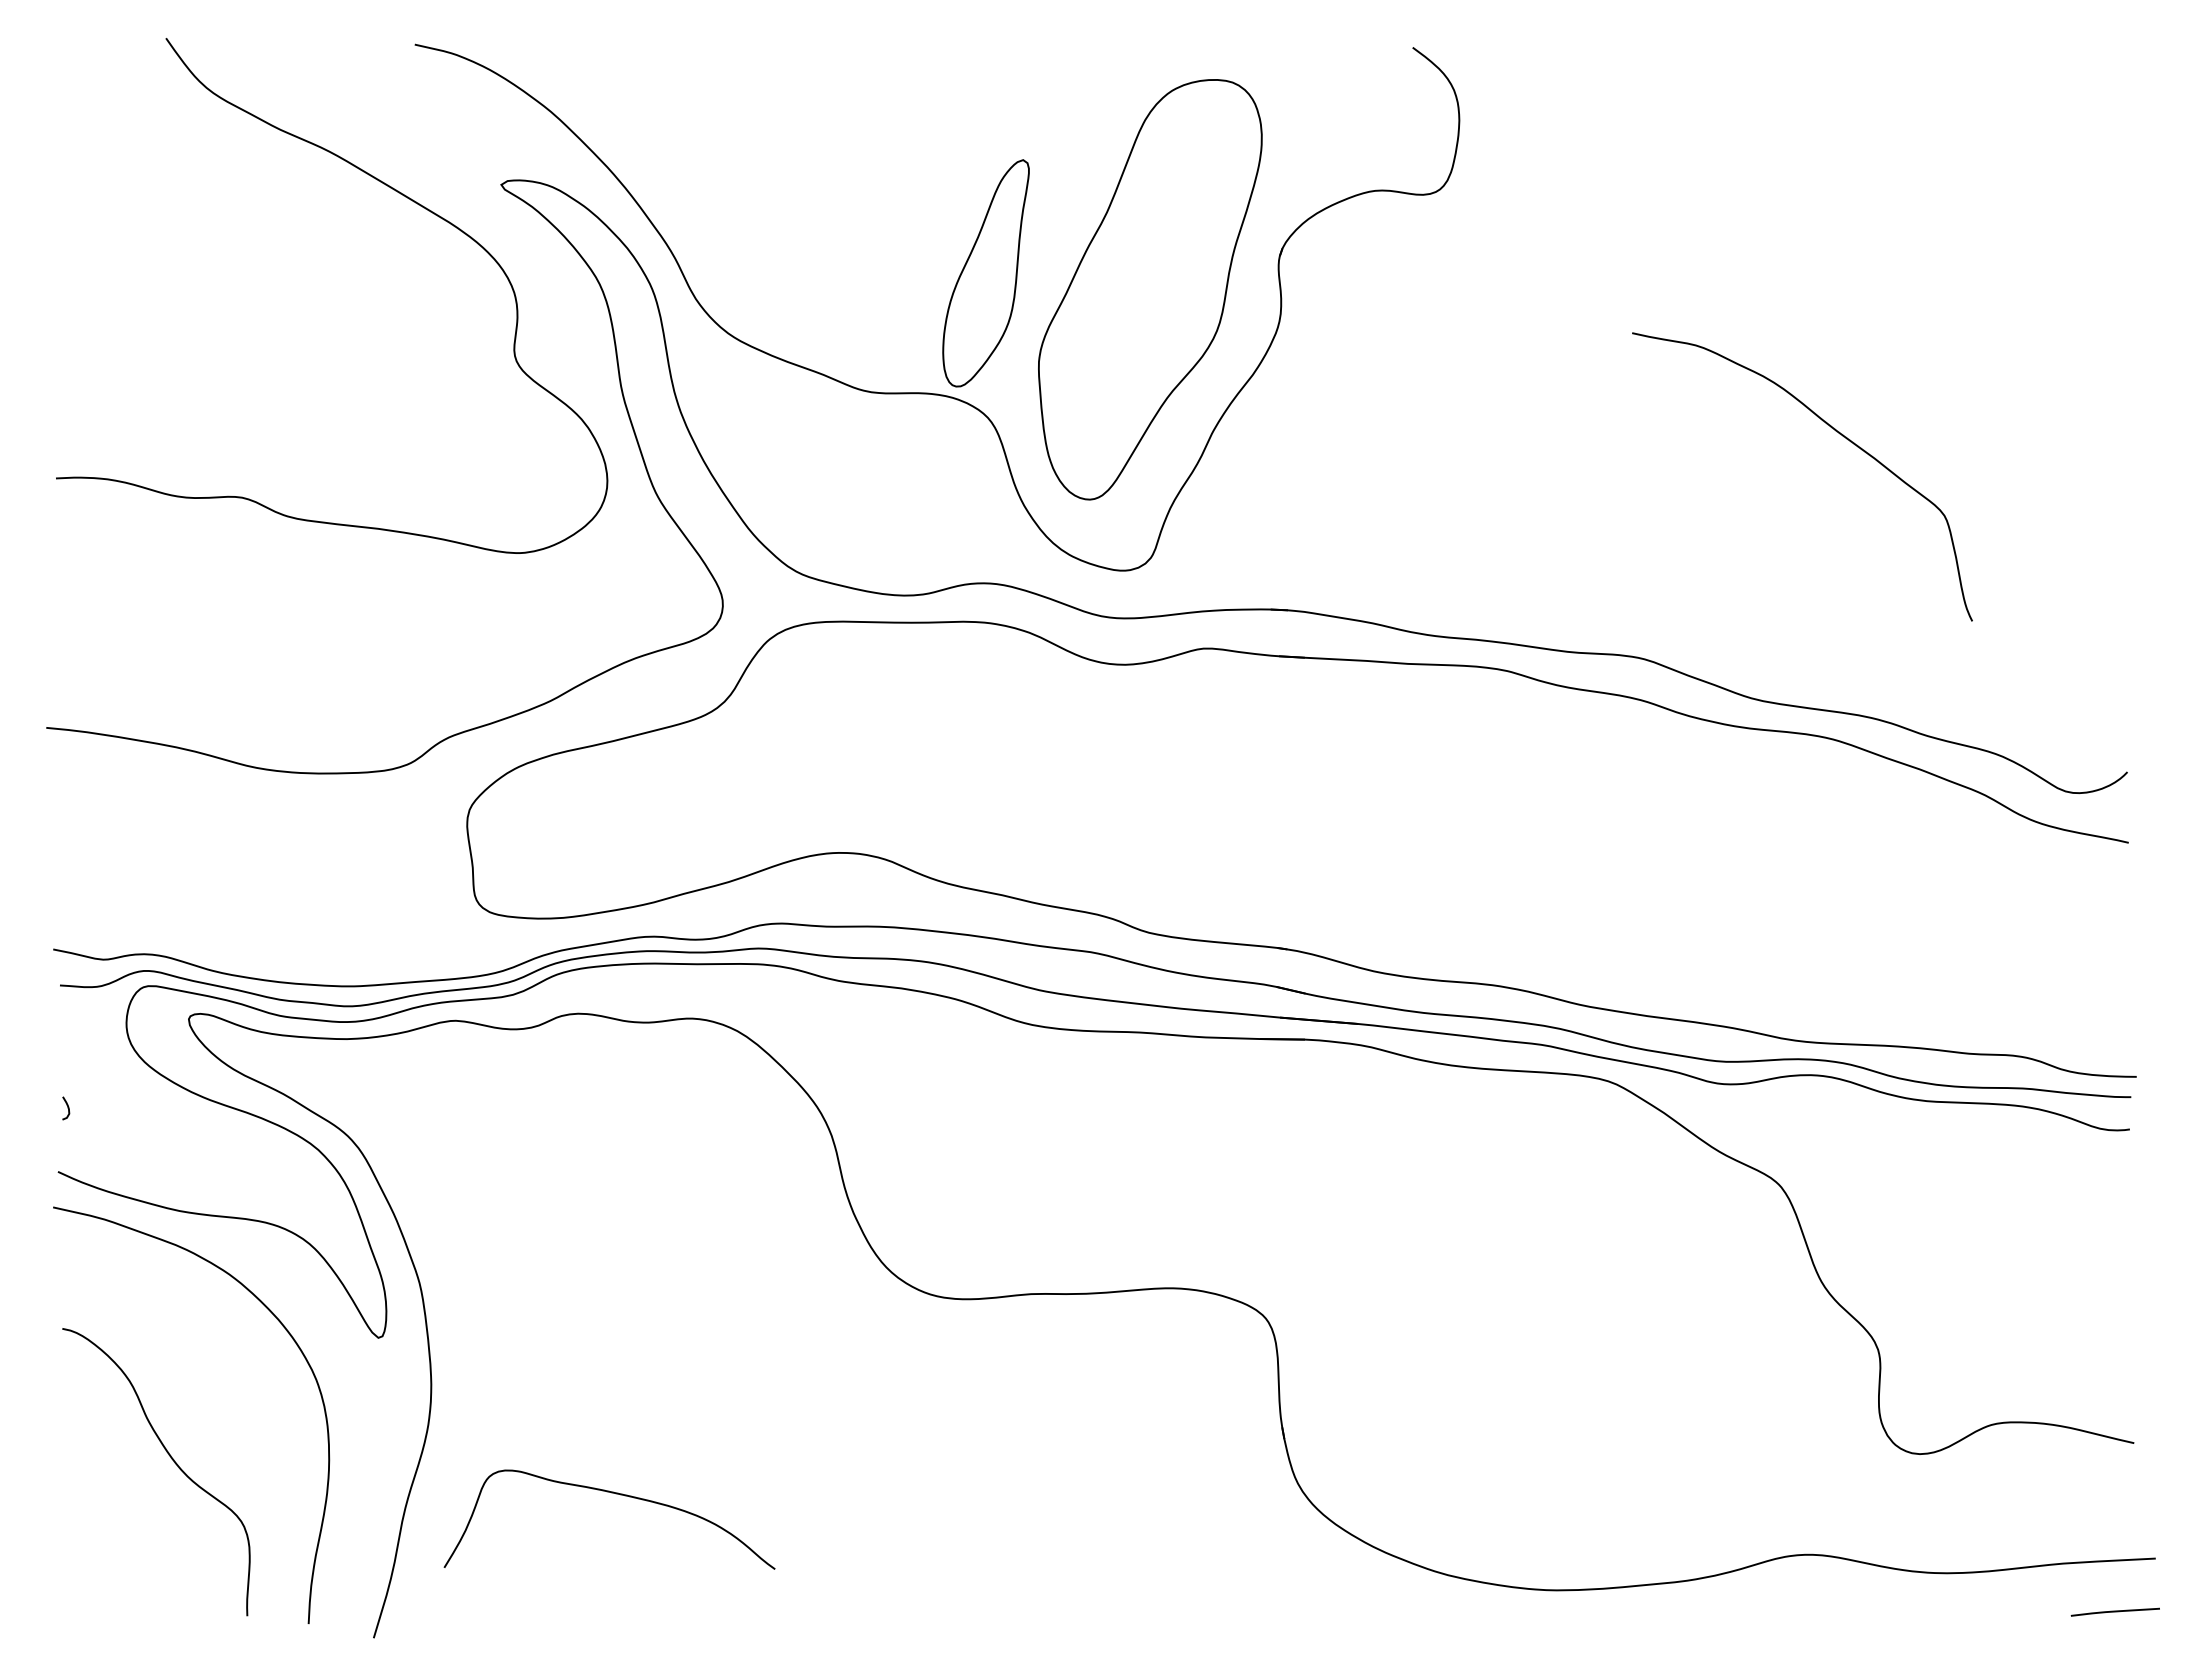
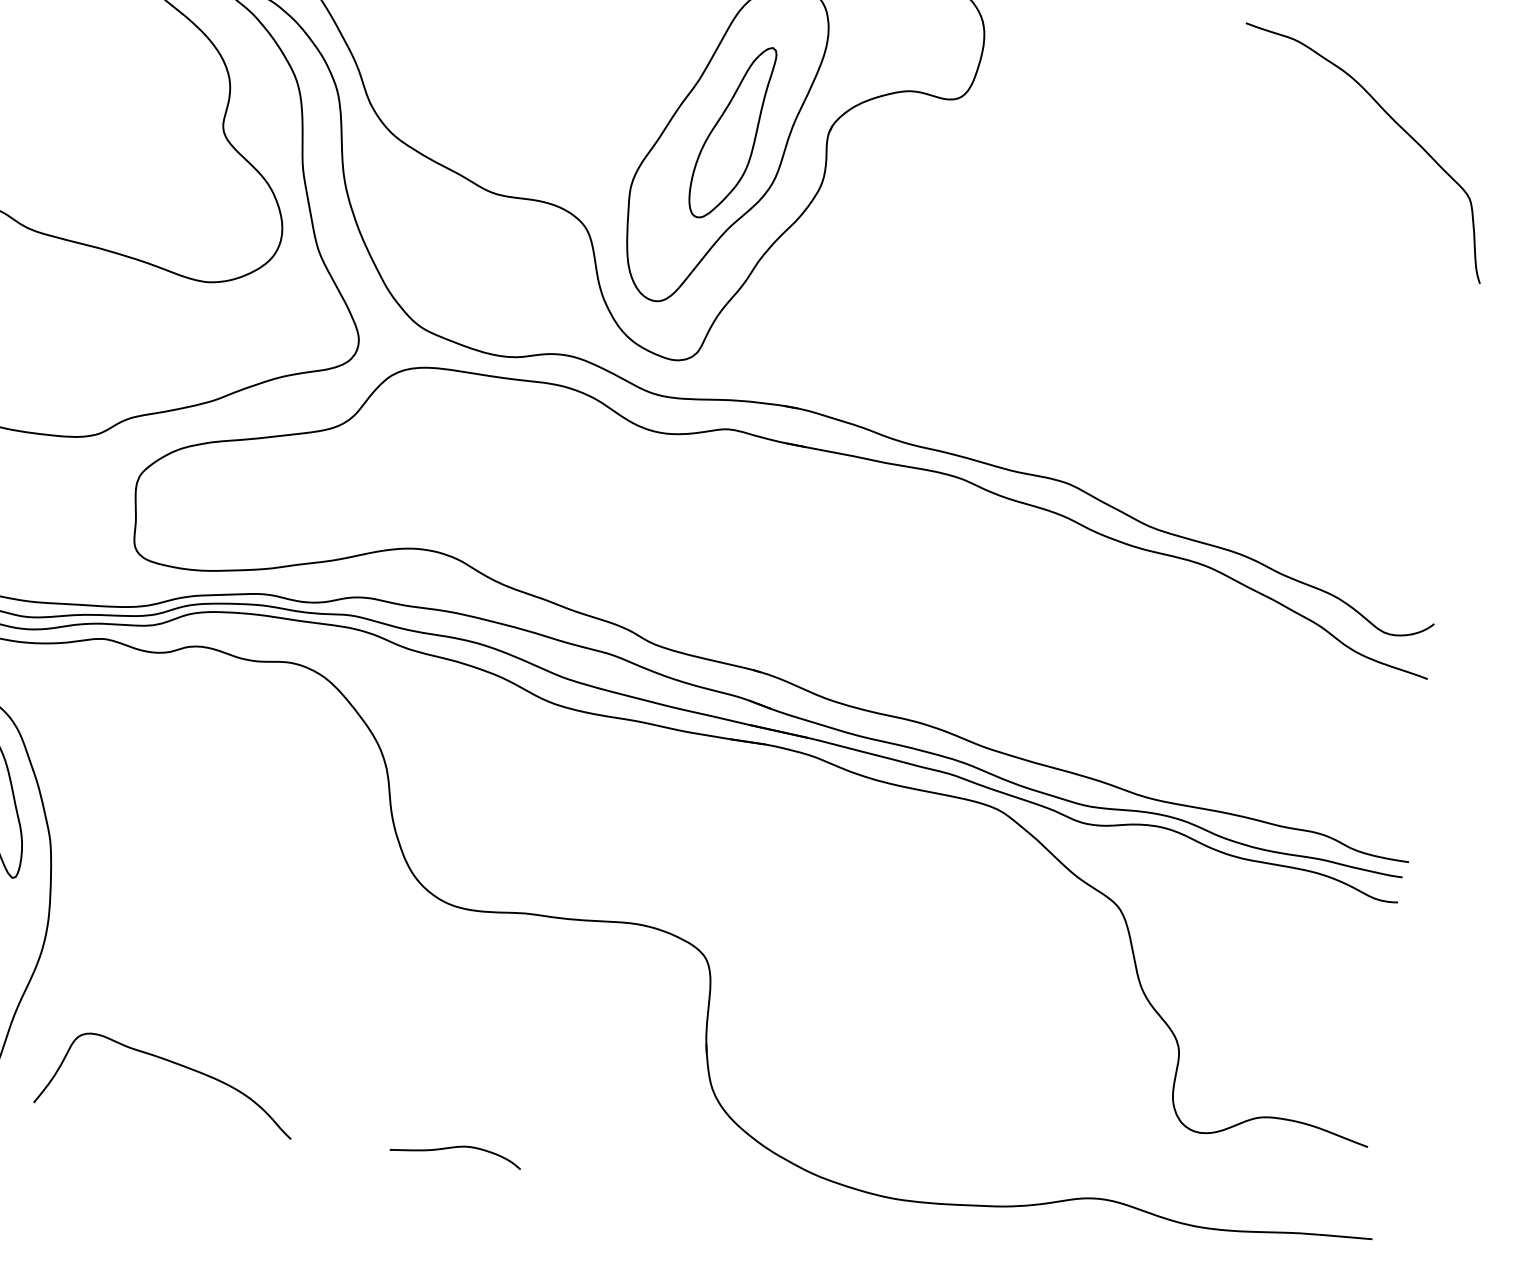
part: (985, 273) -> (731, 132), moved
curve: (1835, 431) -> (1393, 121), moved
curve: (616, 1494) -> (175, 1064), moved
curve: (985, 1601) -> (456, 1147), added

